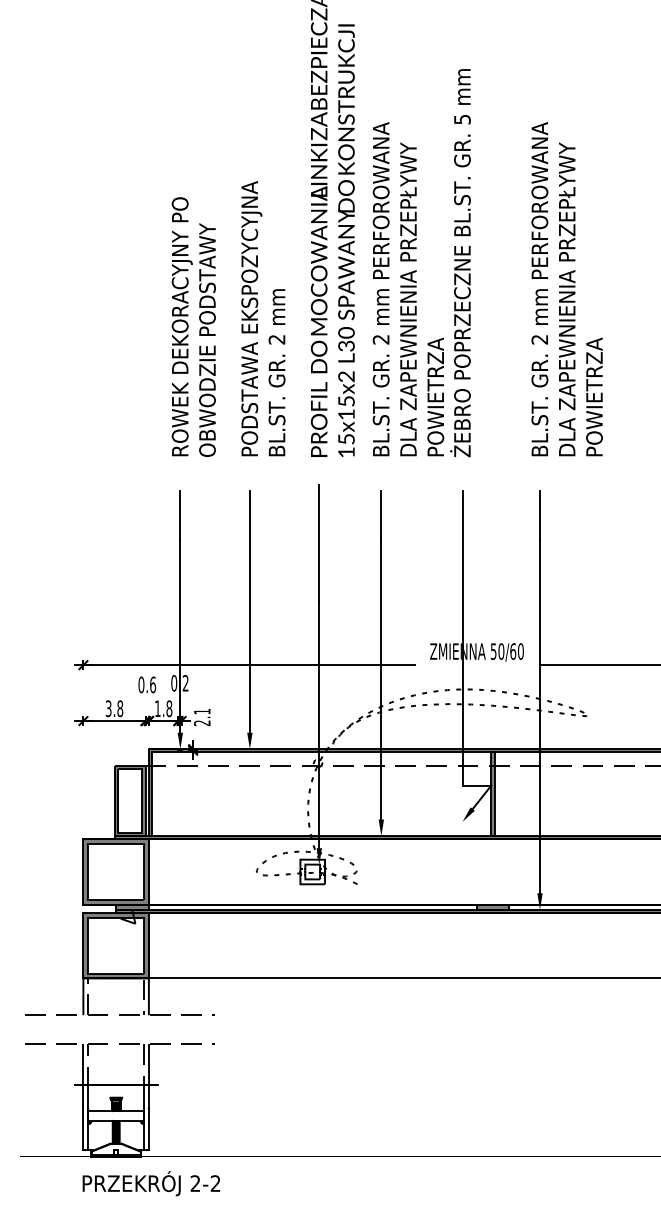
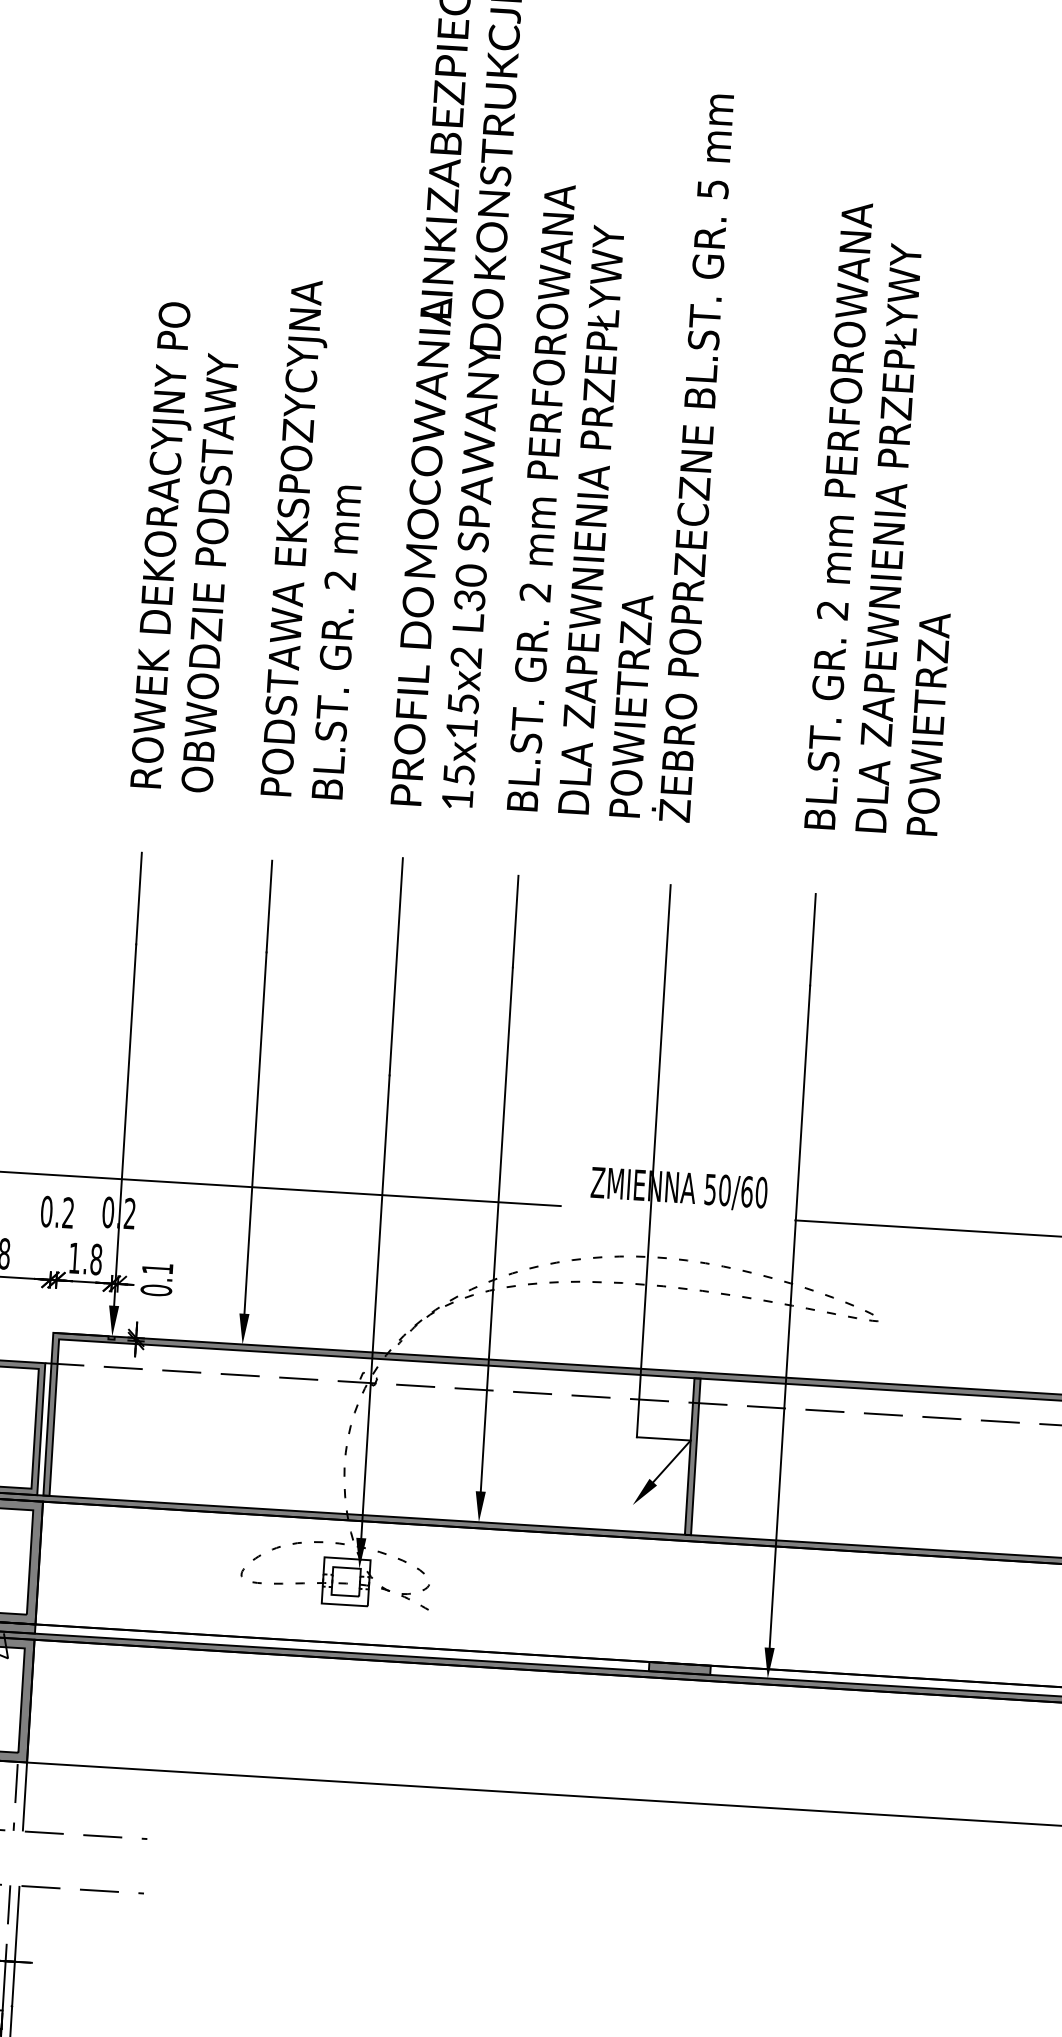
text: (153, 684) -> (69, 1212), 0.6 -> 0.2
text: (202, 723) -> (156, 1290), 2.1 -> 0.1

